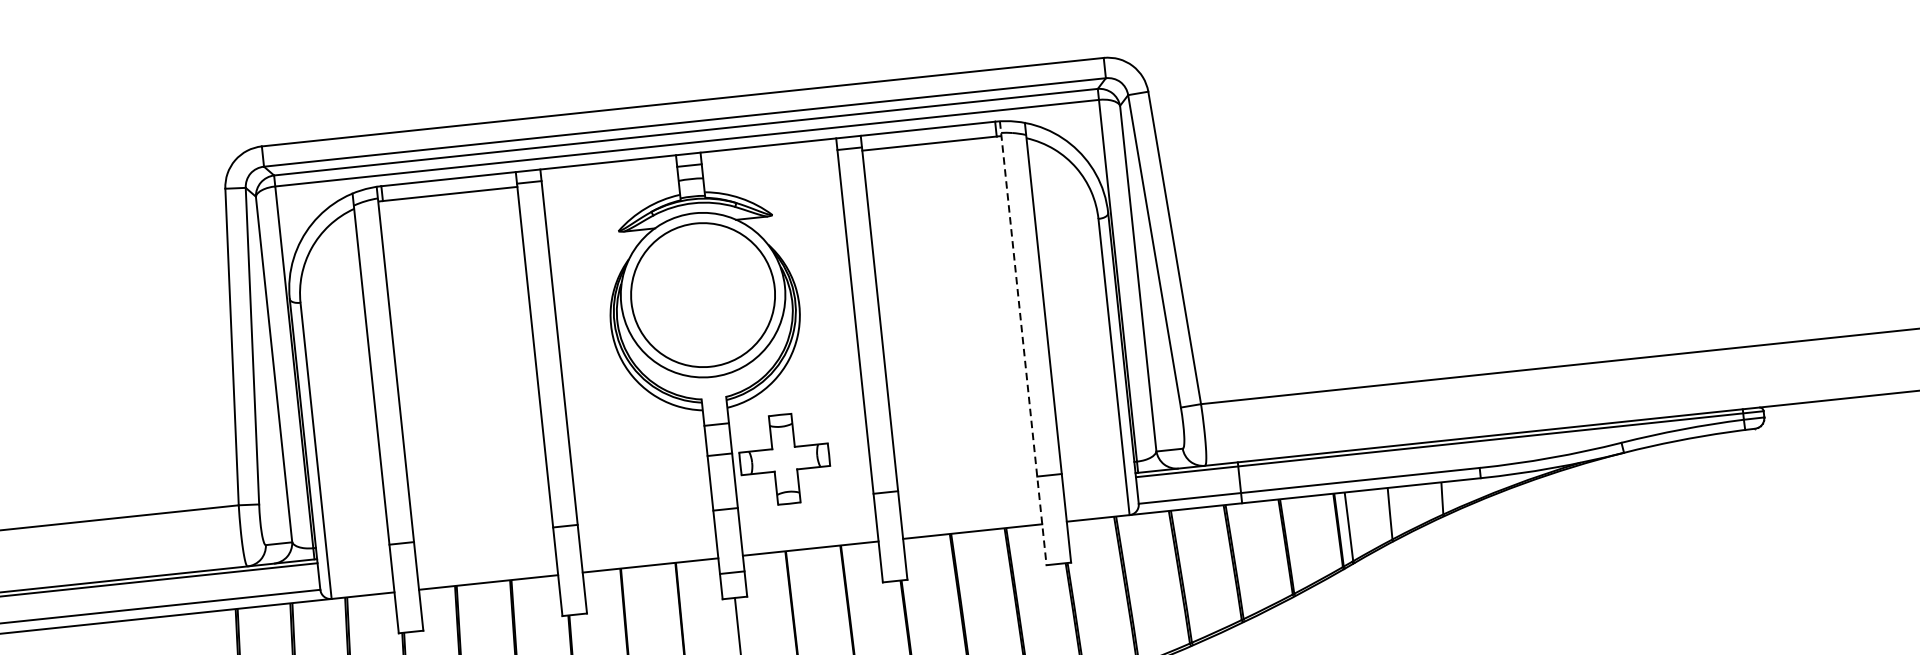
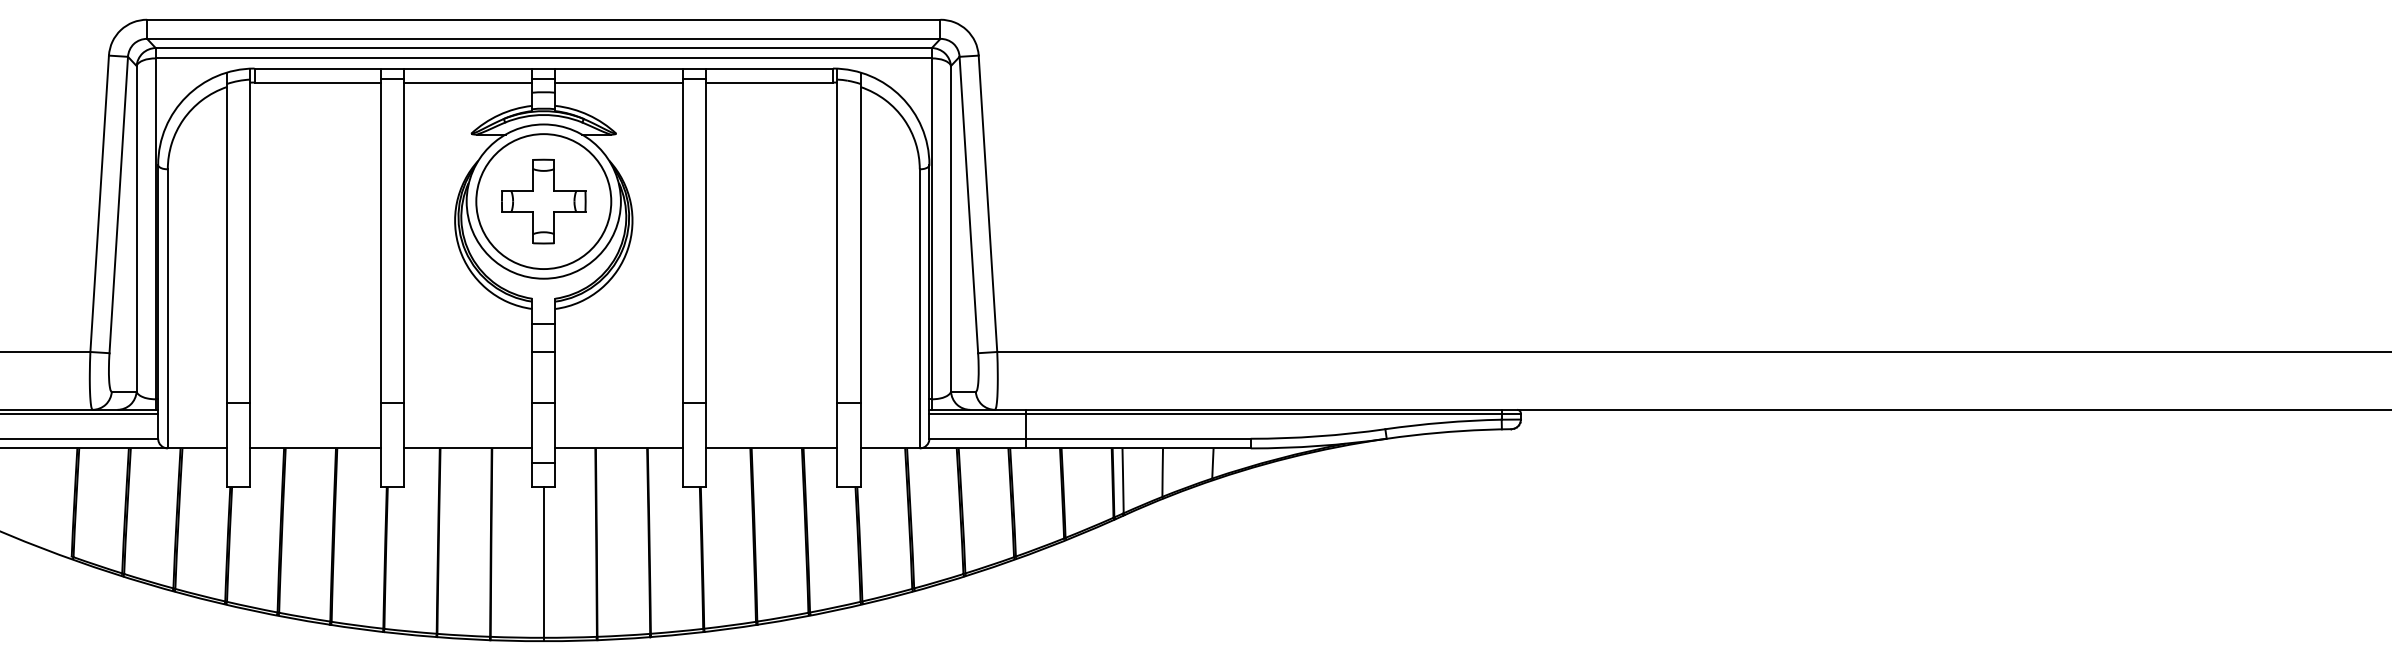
line: (770, 160) -> (619, 82), added
line: (609, 177) -> (468, 82), added
line: (1023, 343) -> (837, 278), dashed -> solid
part: (784, 459) -> (543, 201), moved

